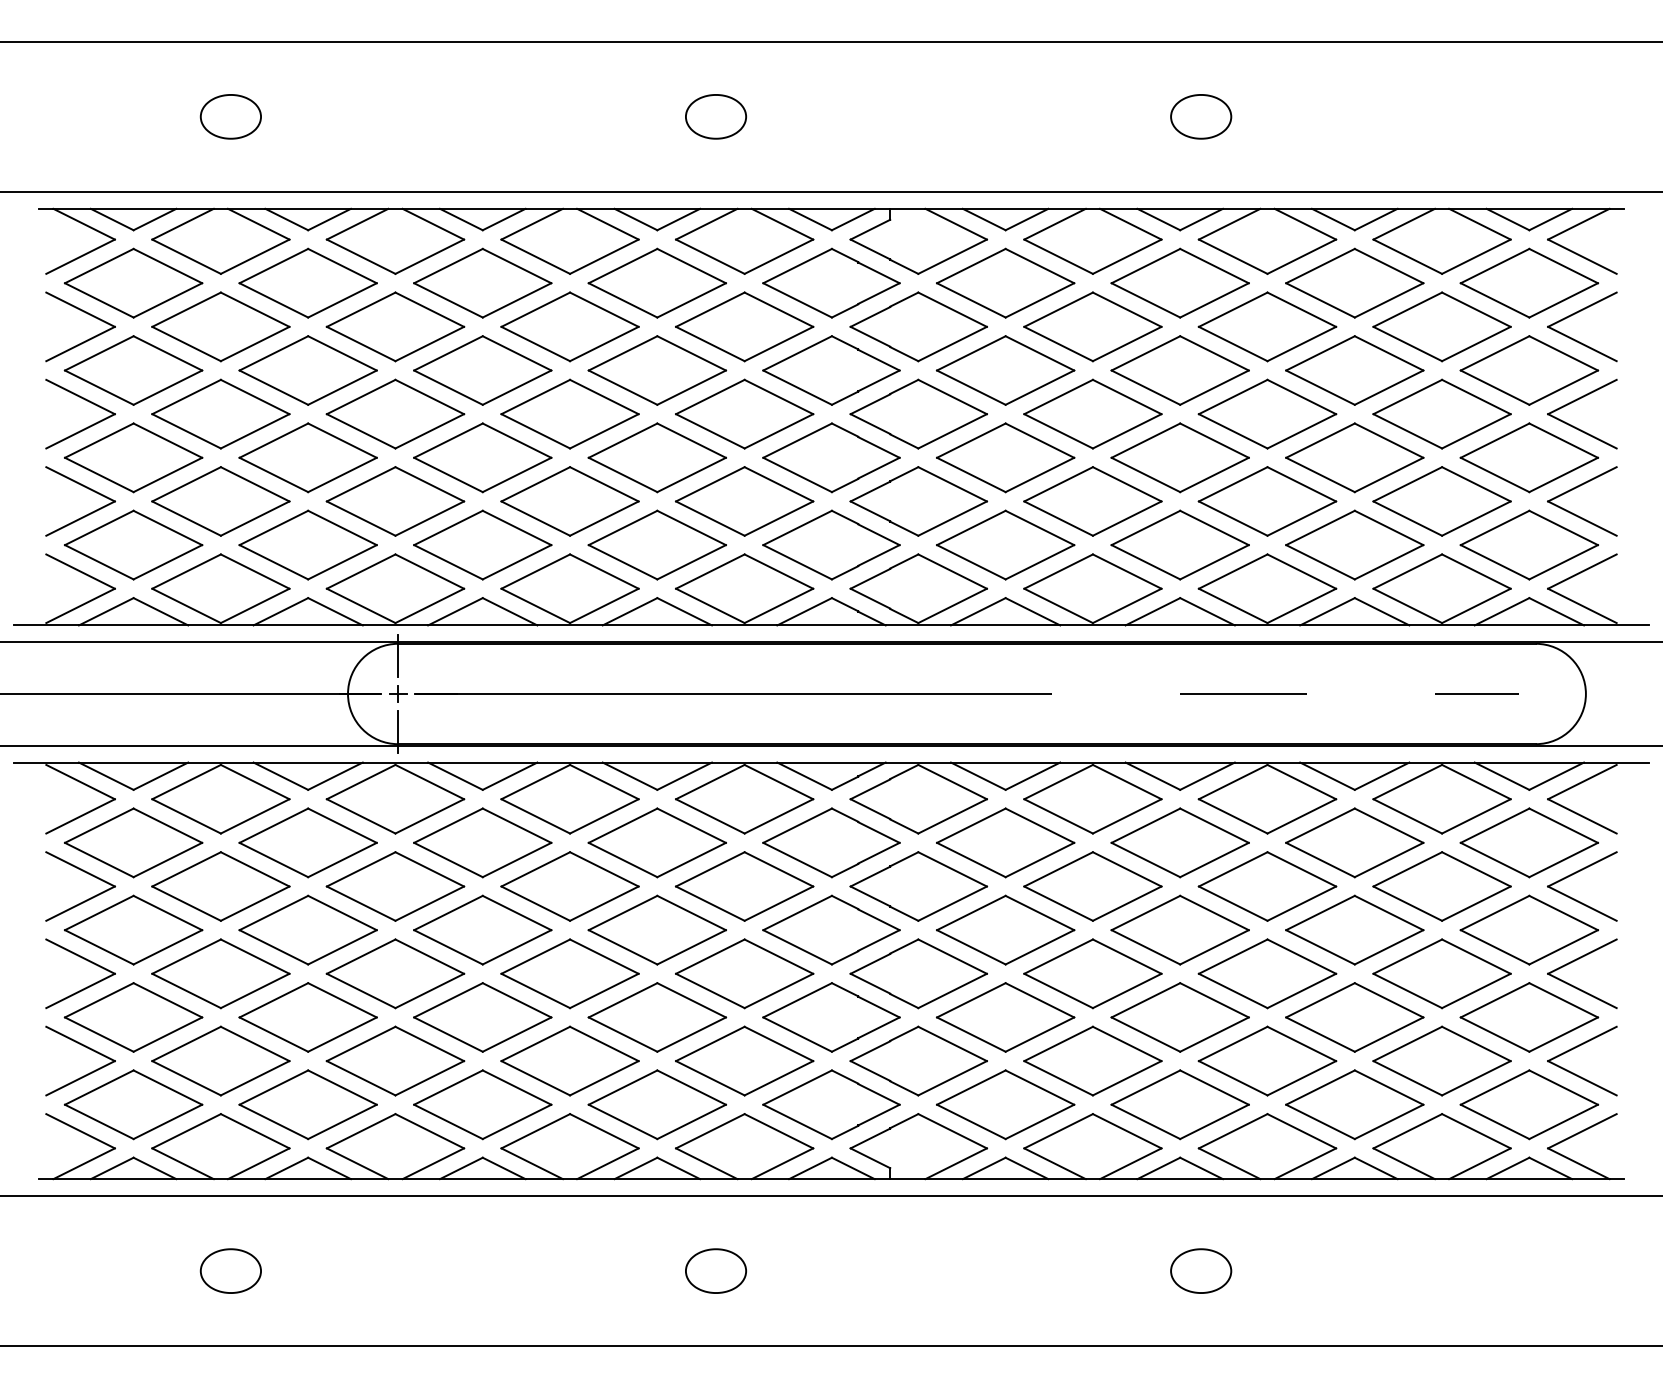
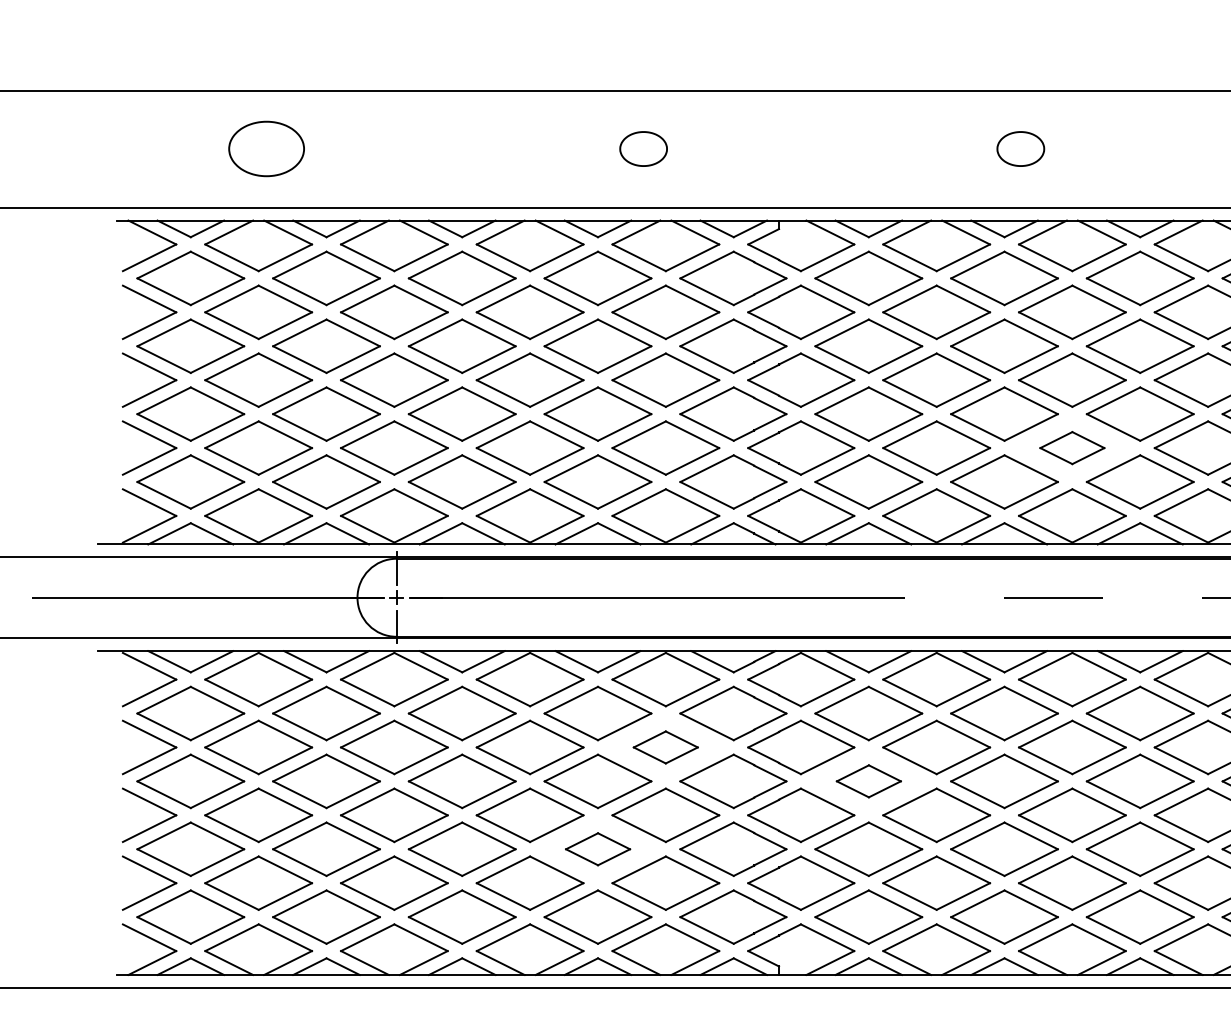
part: (230, 116) -> (266, 148), size x1.6
part: (1267, 501) -> (1072, 448), size x0.6
part: (744, 886) -> (665, 747), size x0.6
part: (1005, 929) -> (868, 780), size x0.6
part: (657, 1017) -> (598, 849), size x0.6

